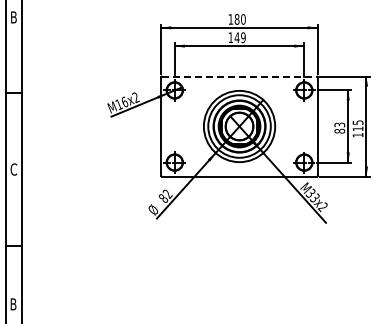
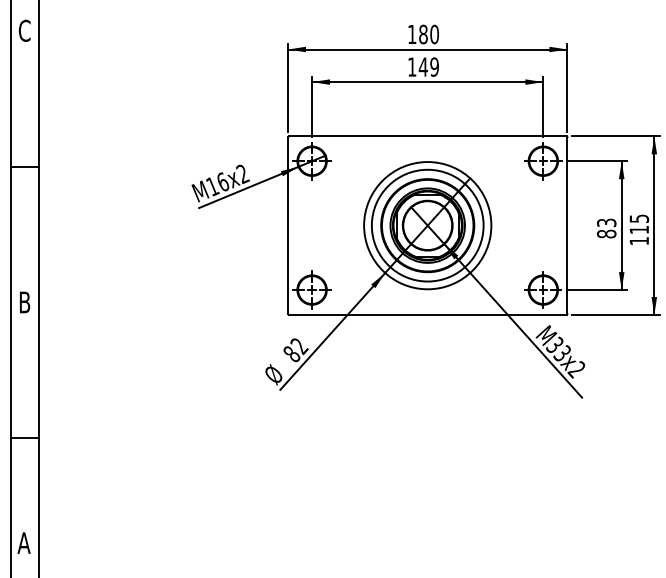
text: (13, 17) -> (24, 31), B -> C
line: (239, 76) -> (427, 136), dashed -> solid
text: (13, 169) -> (24, 302), C -> B
text: (13, 304) -> (24, 543), B -> A

